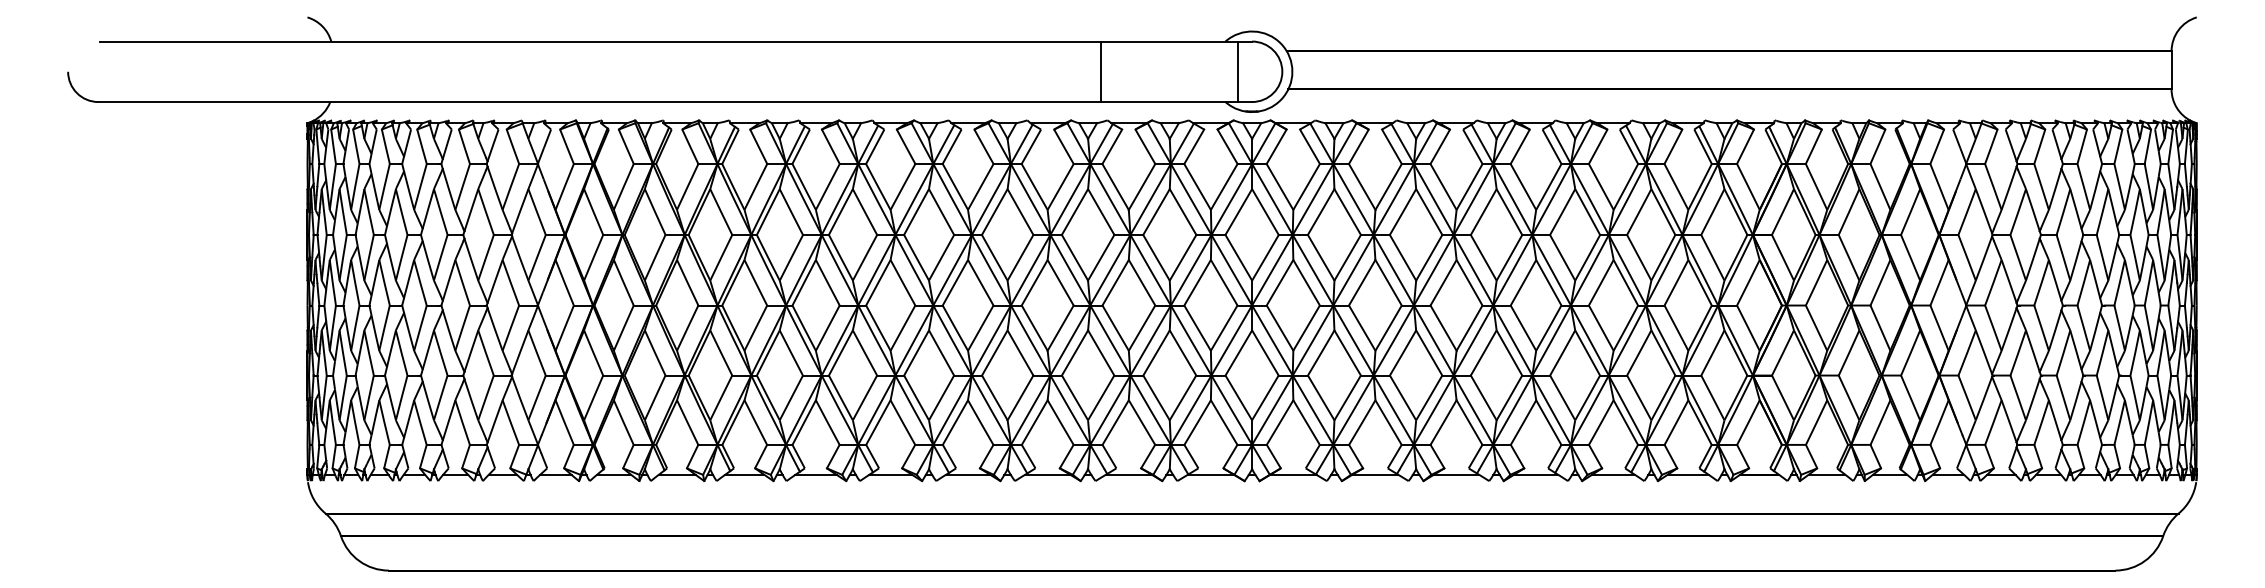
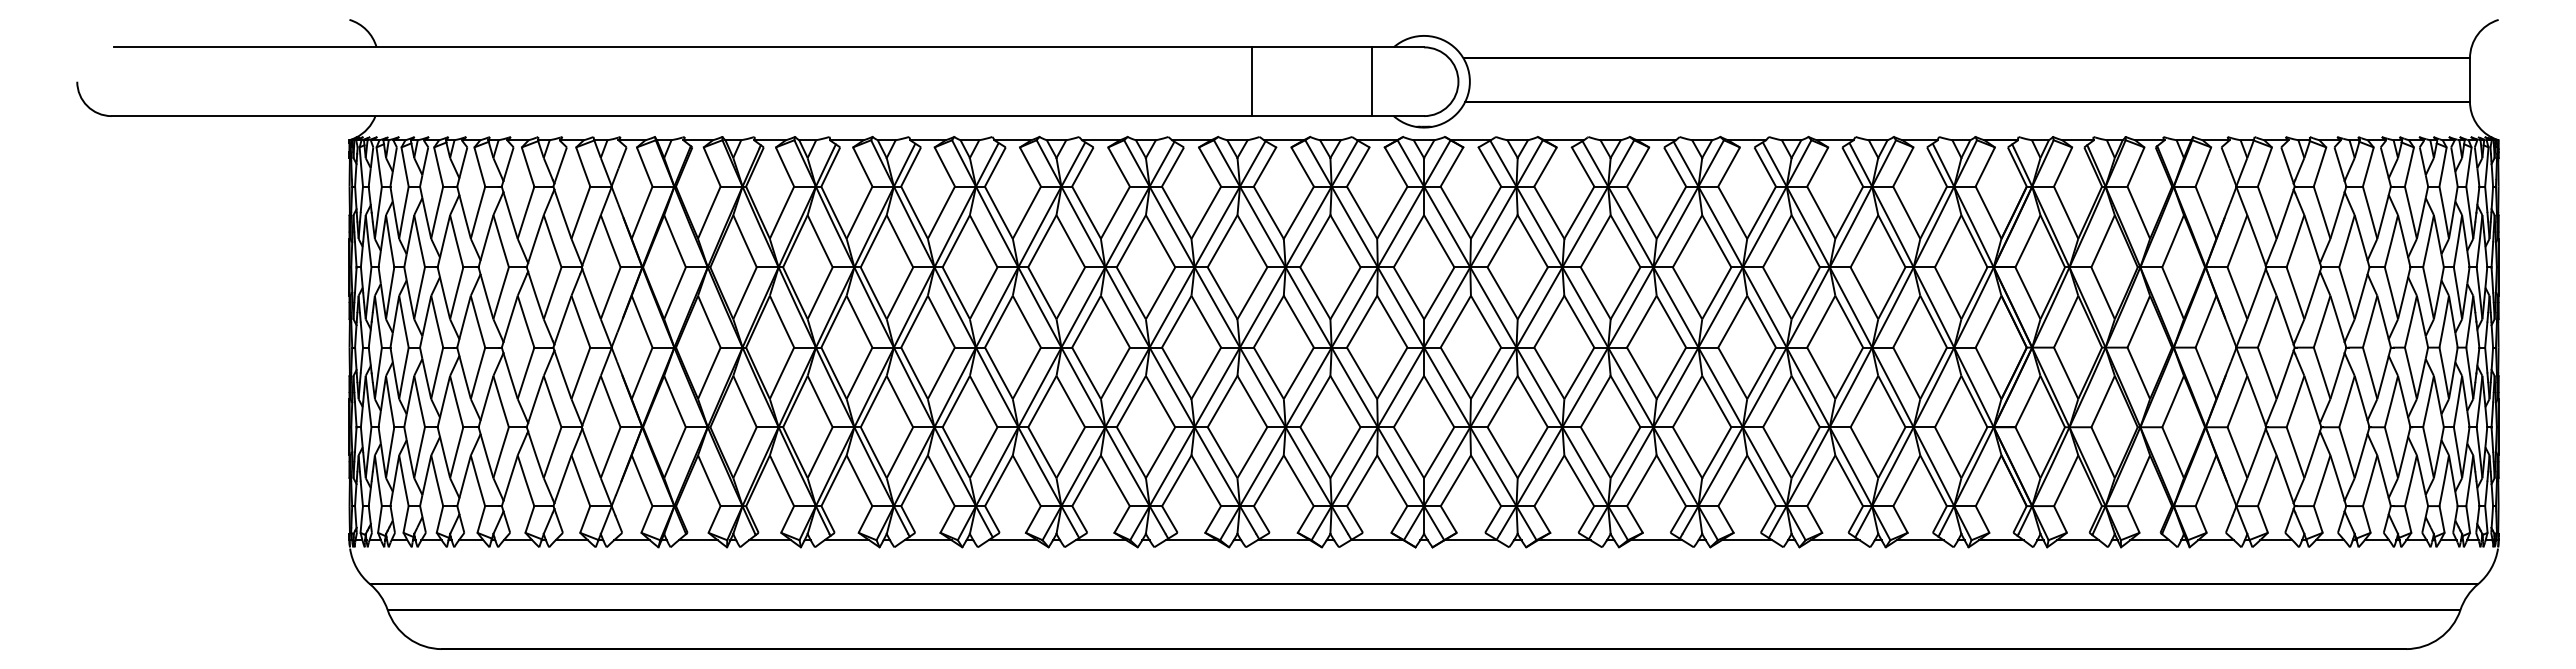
line: (1238, 71) -> (1372, 81), moved

